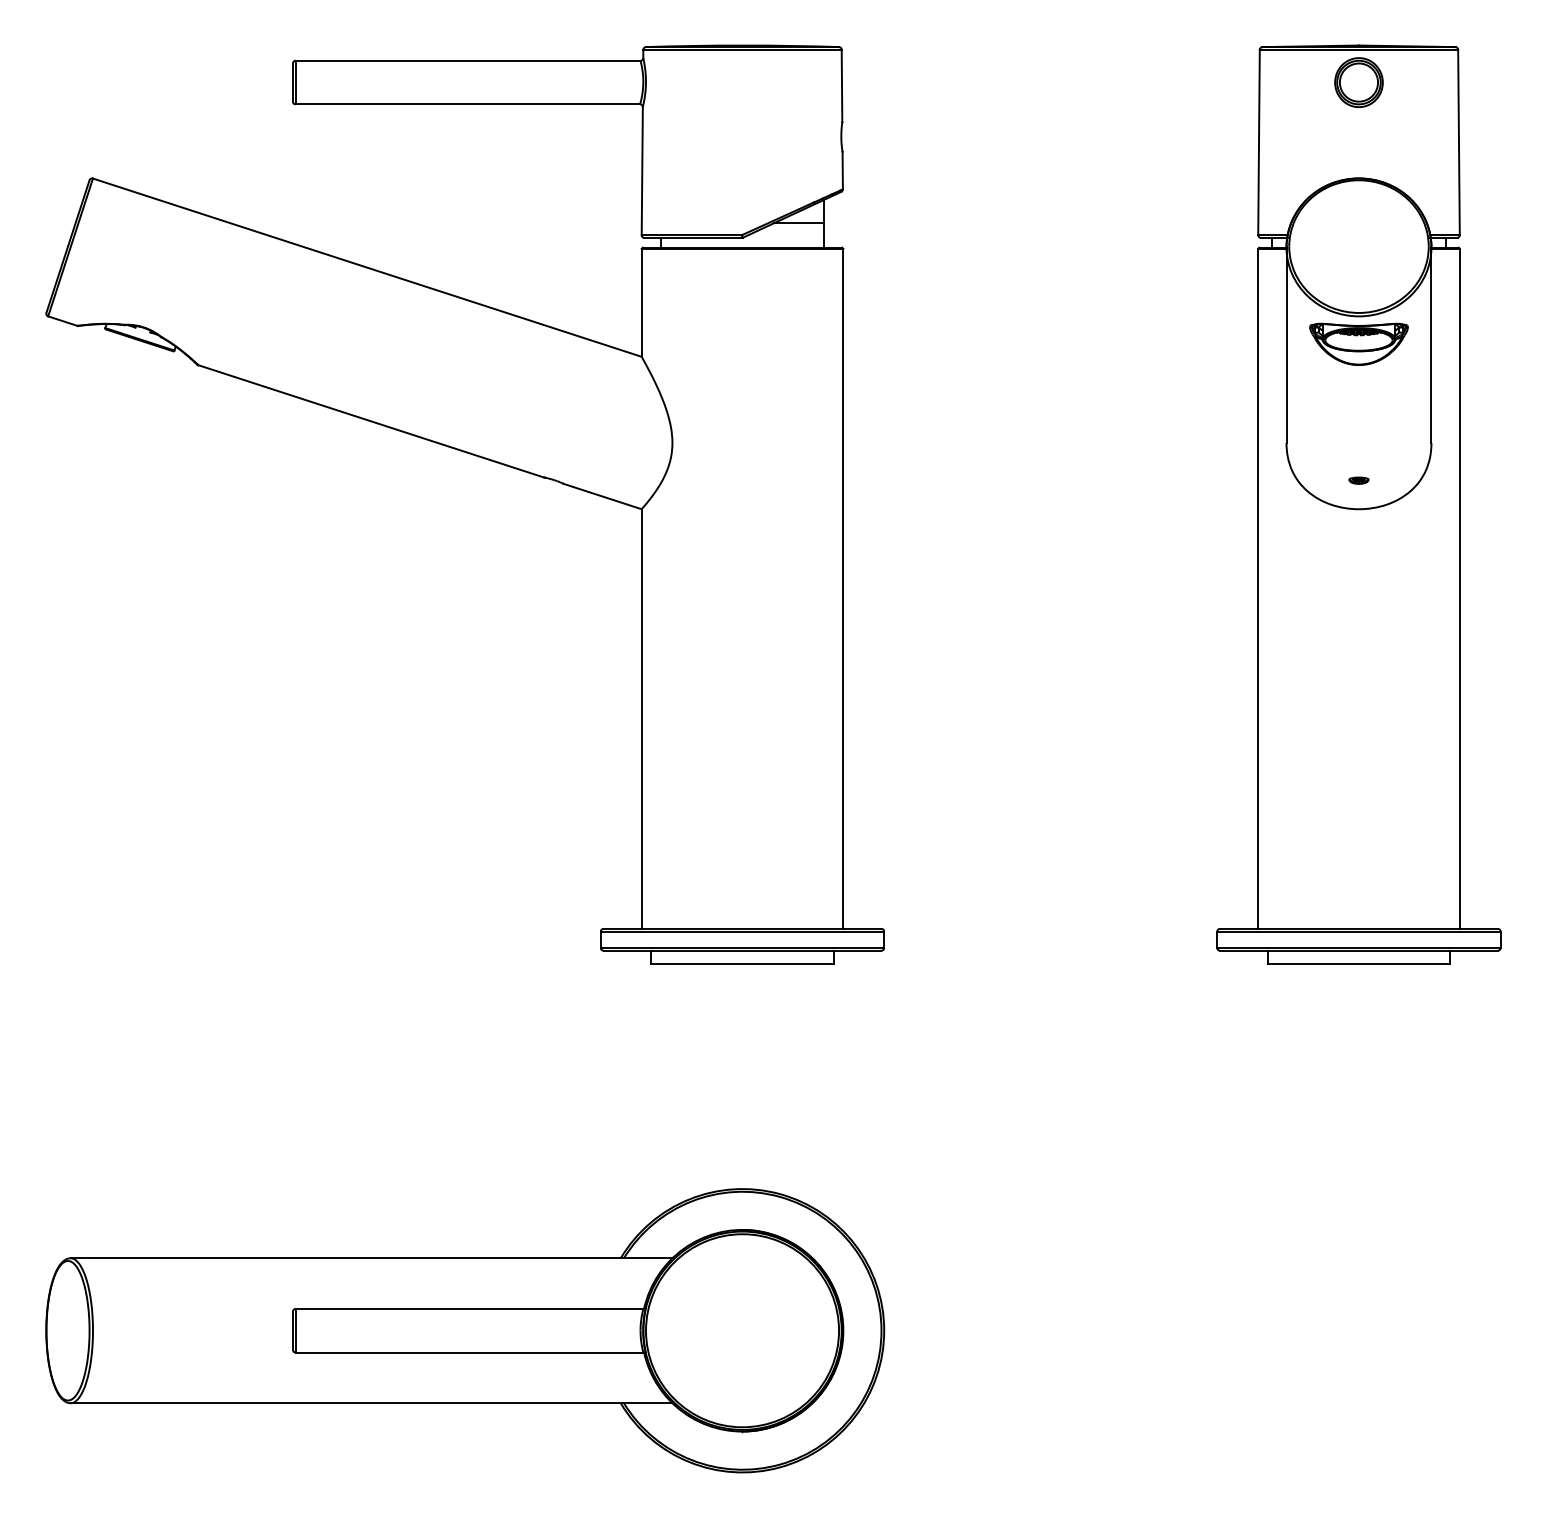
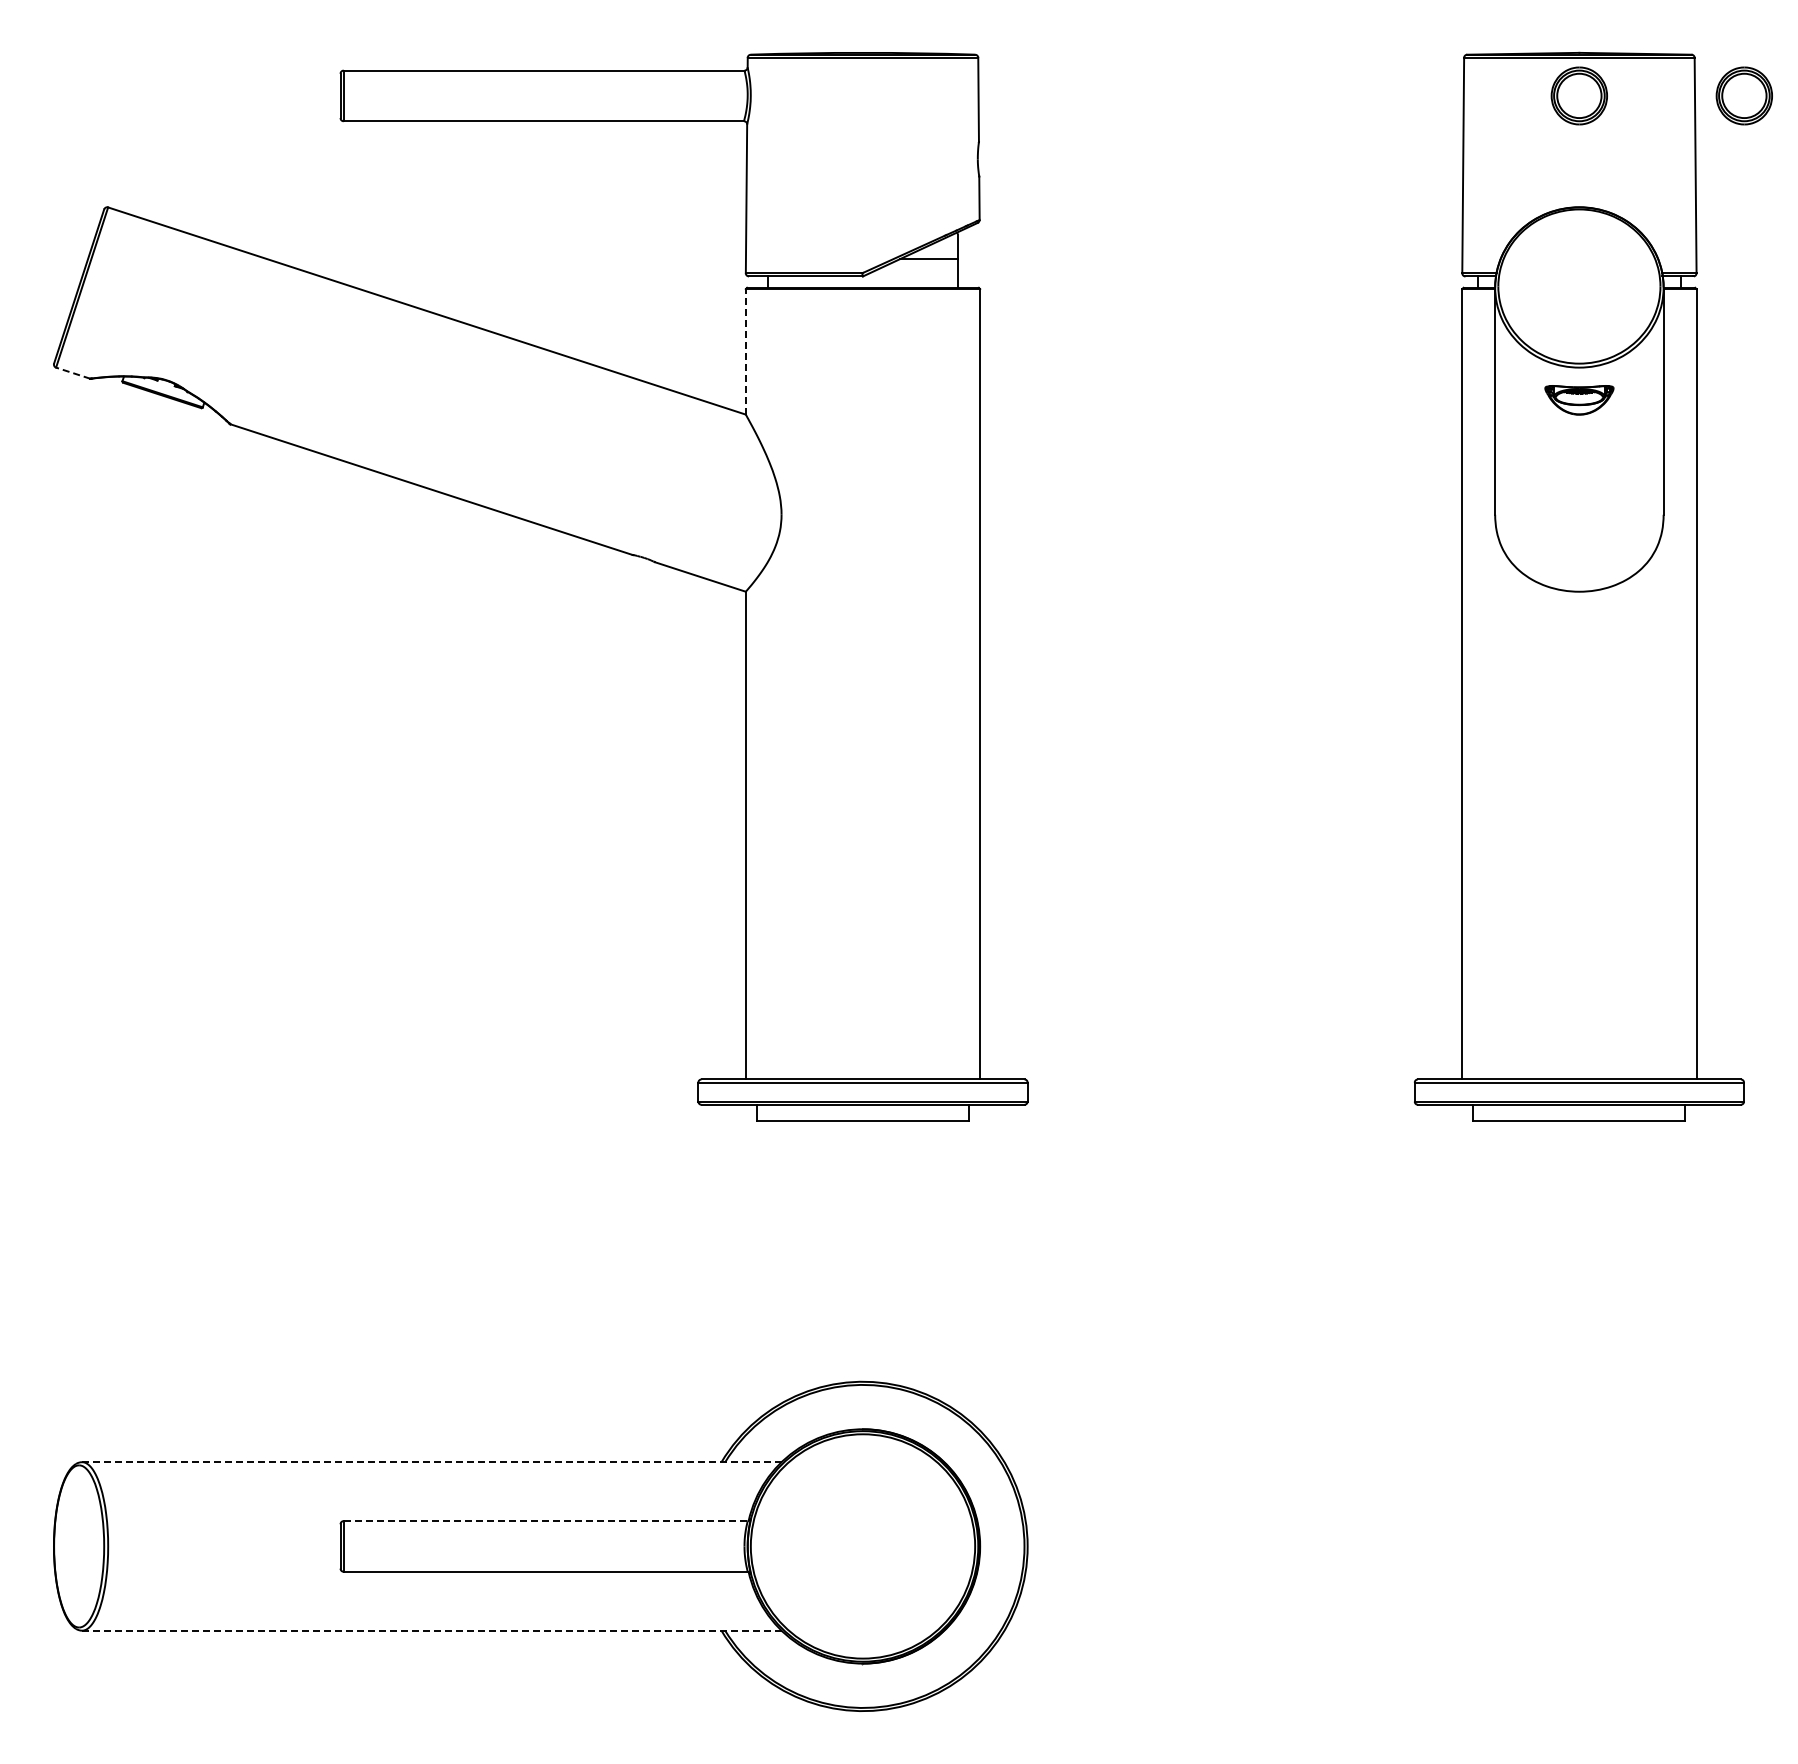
part: (1500, 82) -> (1743, 95), added
line: (641, 302) -> (745, 351), solid -> dashed
line: (62, 321) -> (72, 373), solid -> dashed
part: (1359, 344) -> (1579, 400), size x0.6
part: (1359, 480) -> (1579, 558), removed
line: (371, 1258) -> (431, 1462), solid -> dashed
line: (469, 1309) -> (545, 1521), solid -> dashed
line: (371, 1403) -> (431, 1630), solid -> dashed

